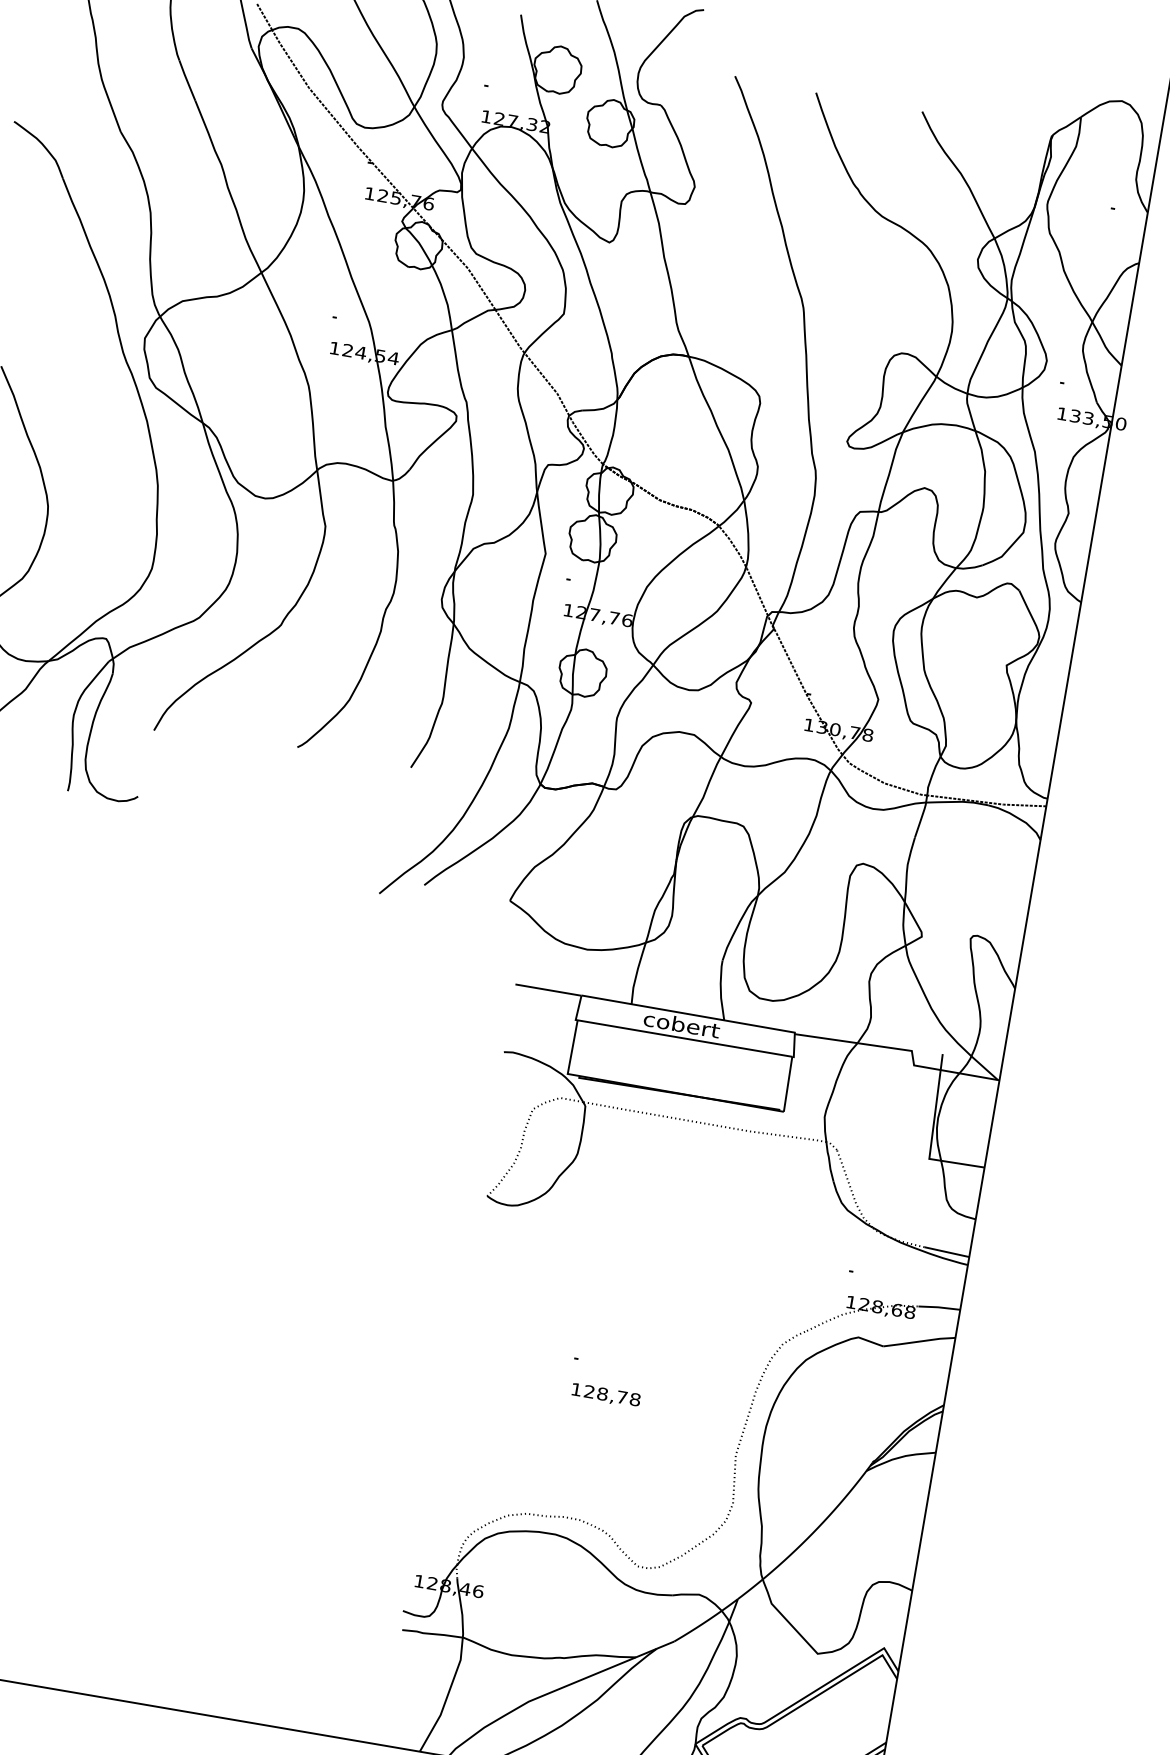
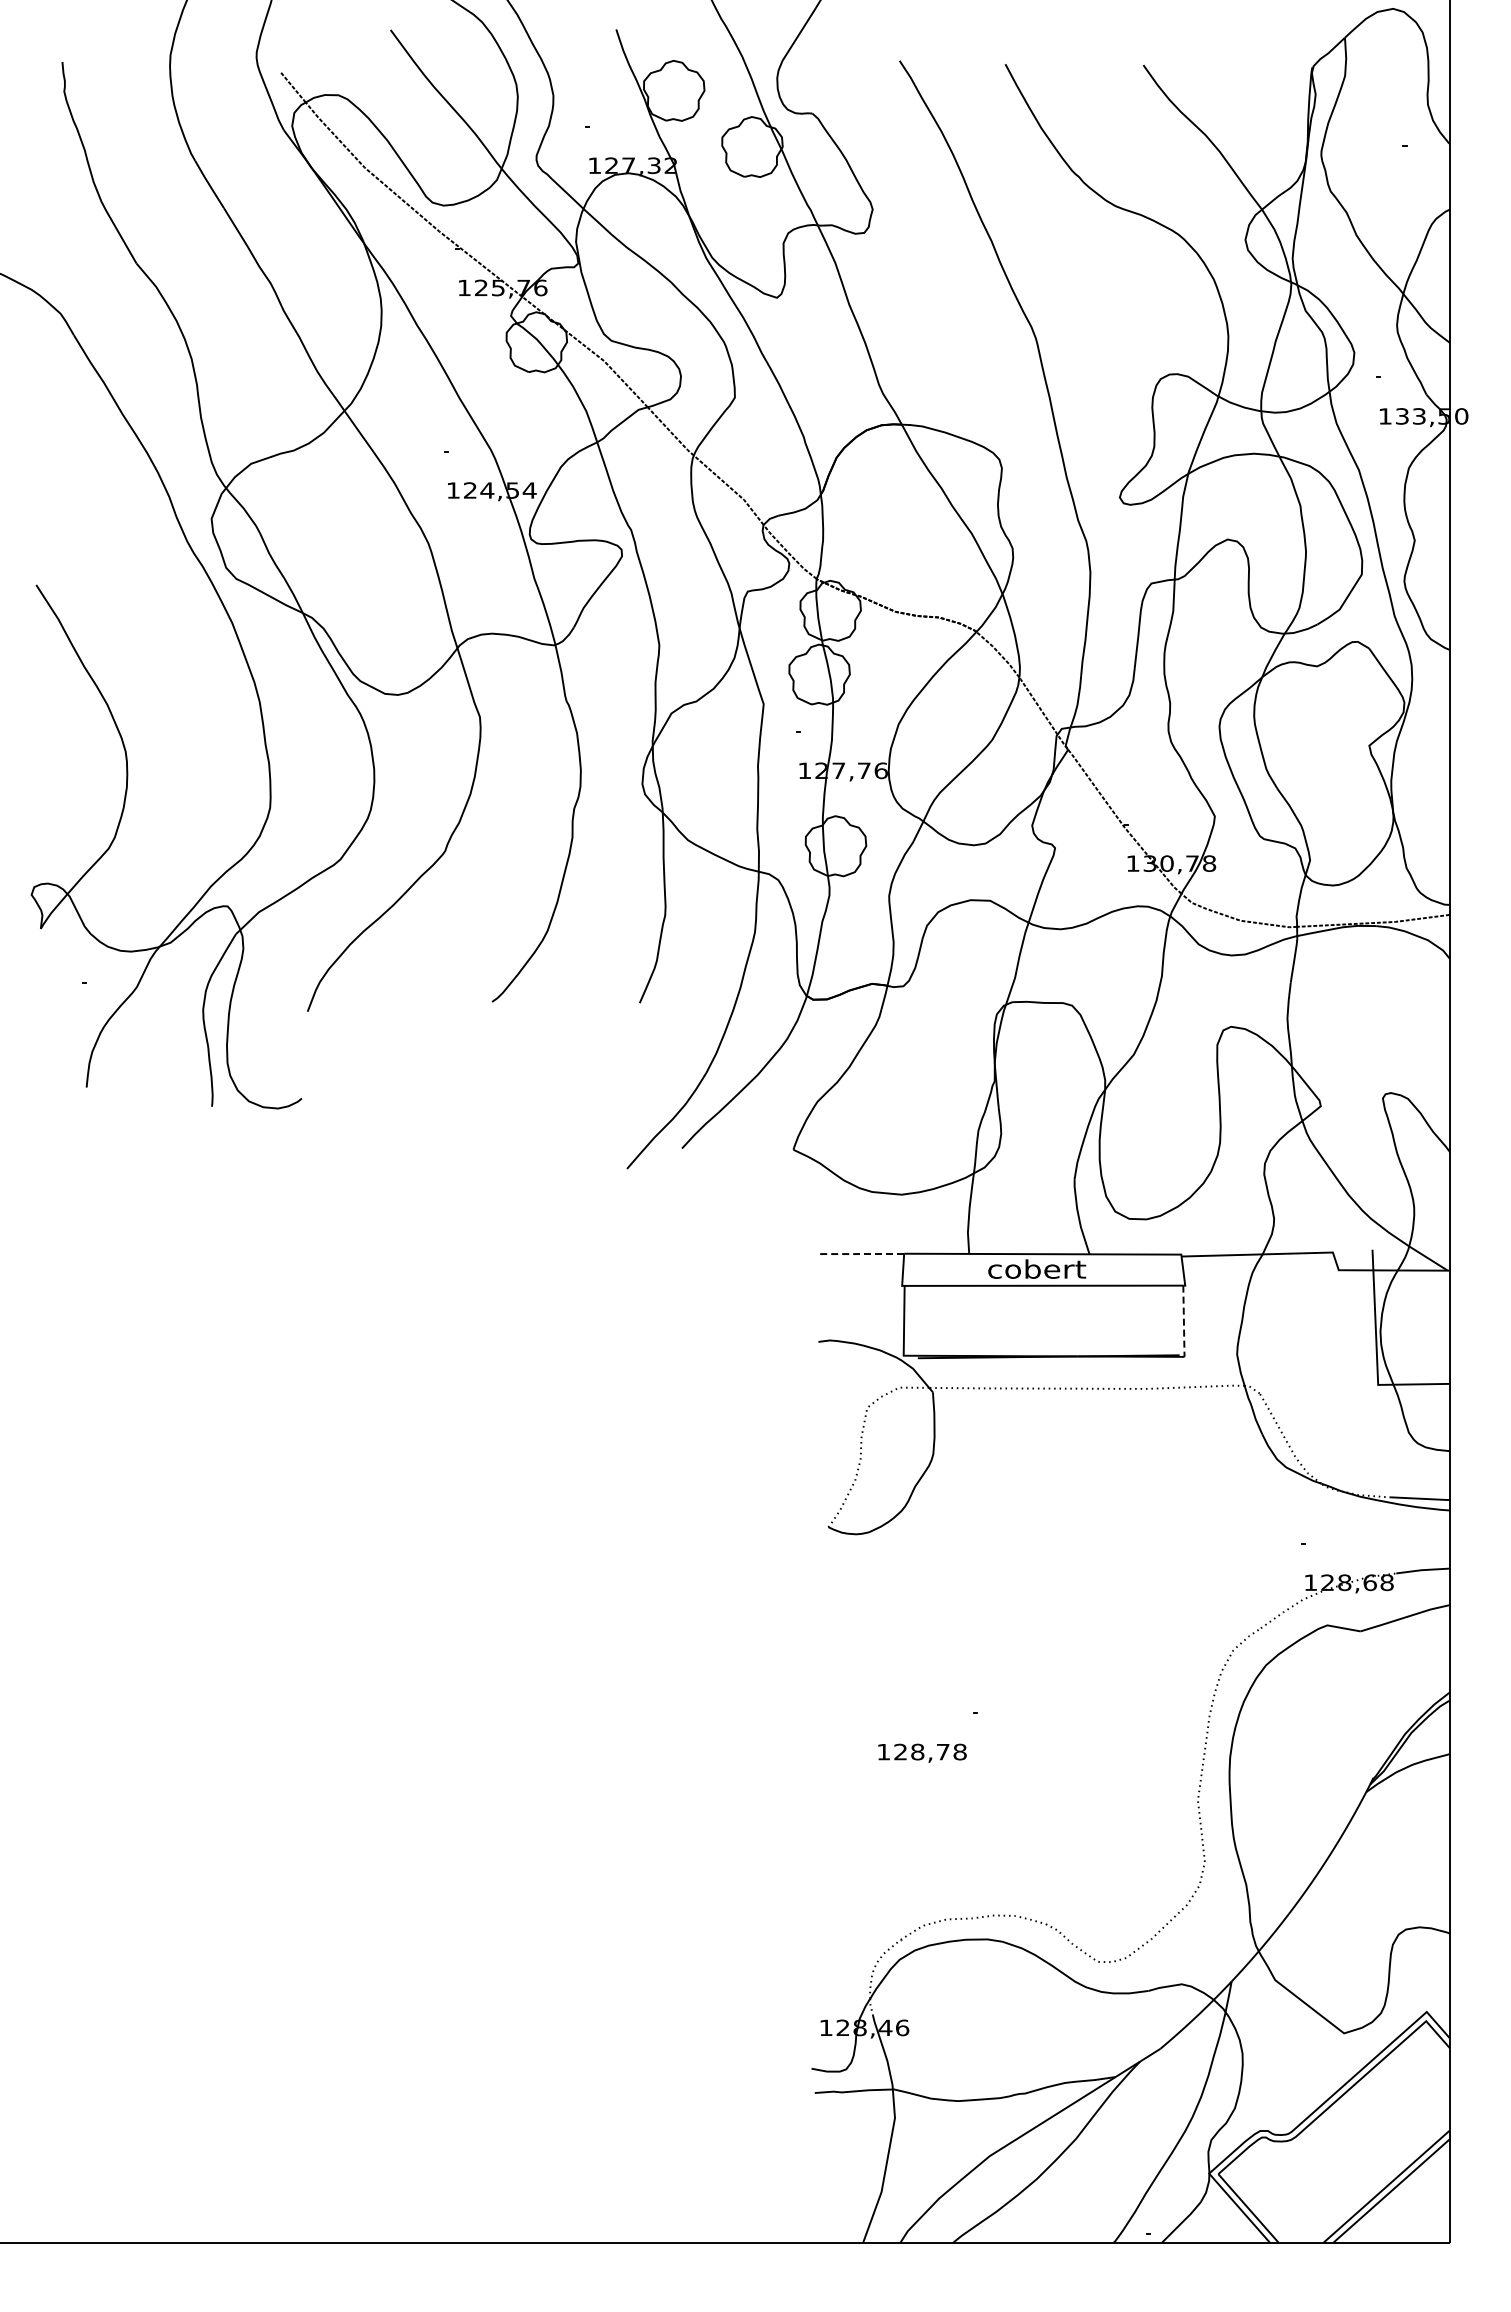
line: (548, 990) -> (861, 1254), solid -> dashed
line: (787, 1084) -> (1183, 1321), solid -> dashed
text: (606, 1395) -> (922, 1752), moved

